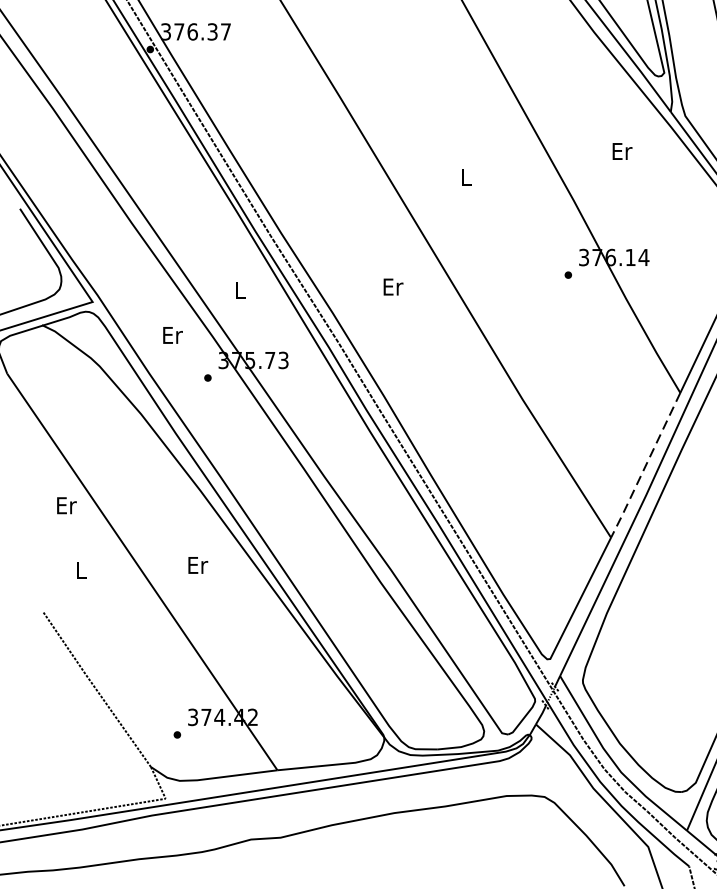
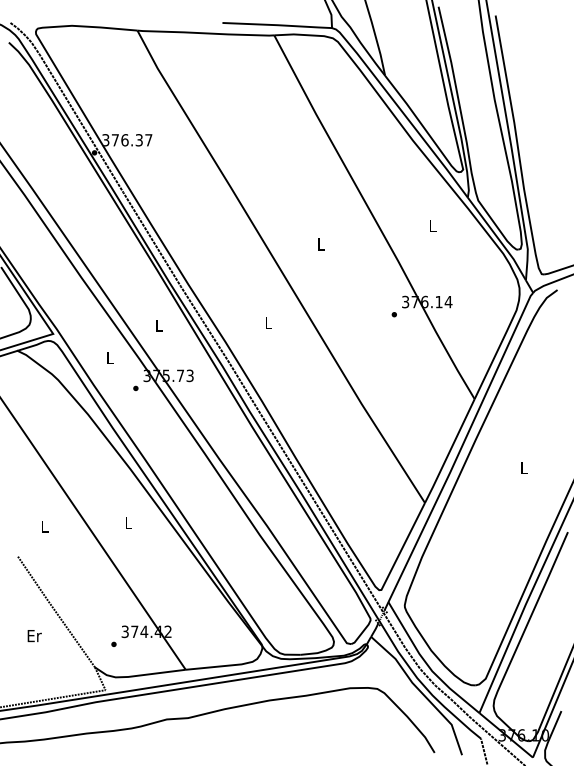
text: (622, 152) -> (433, 226), Er -> L
text: (394, 287) -> (269, 323), Er -> L
text: (172, 334) -> (110, 357), Er -> L
line: (645, 467) -> (449, 452), dashed -> solid
text: (66, 506) -> (34, 636), moved
text: (197, 564) -> (128, 522), Er -> L

